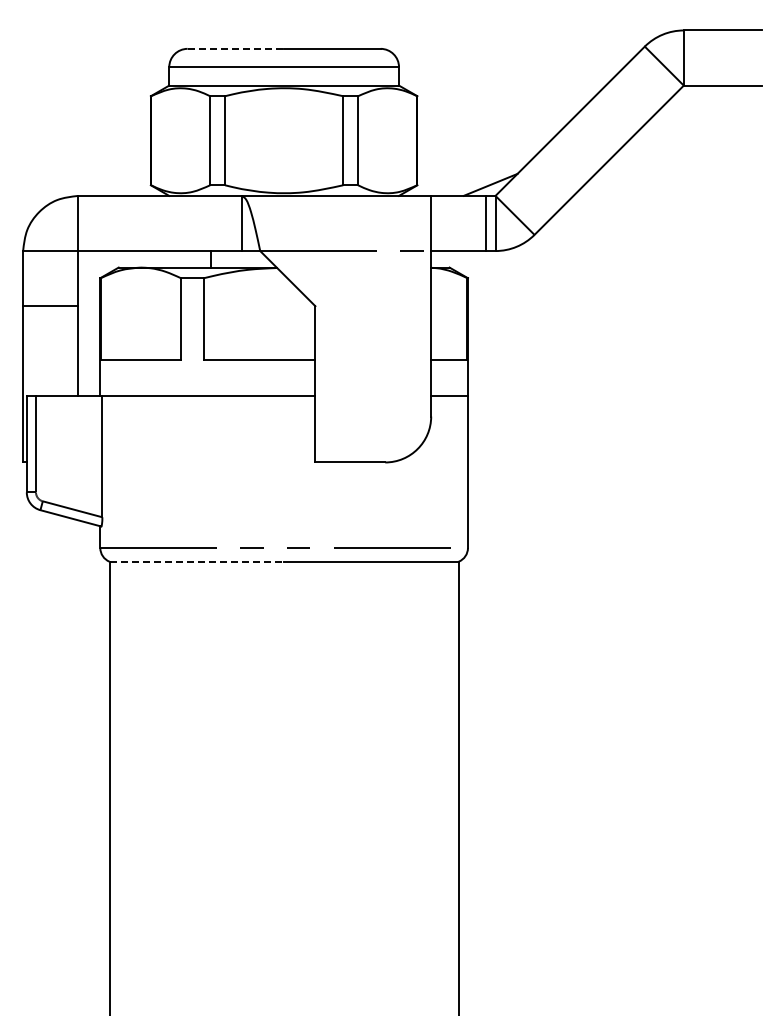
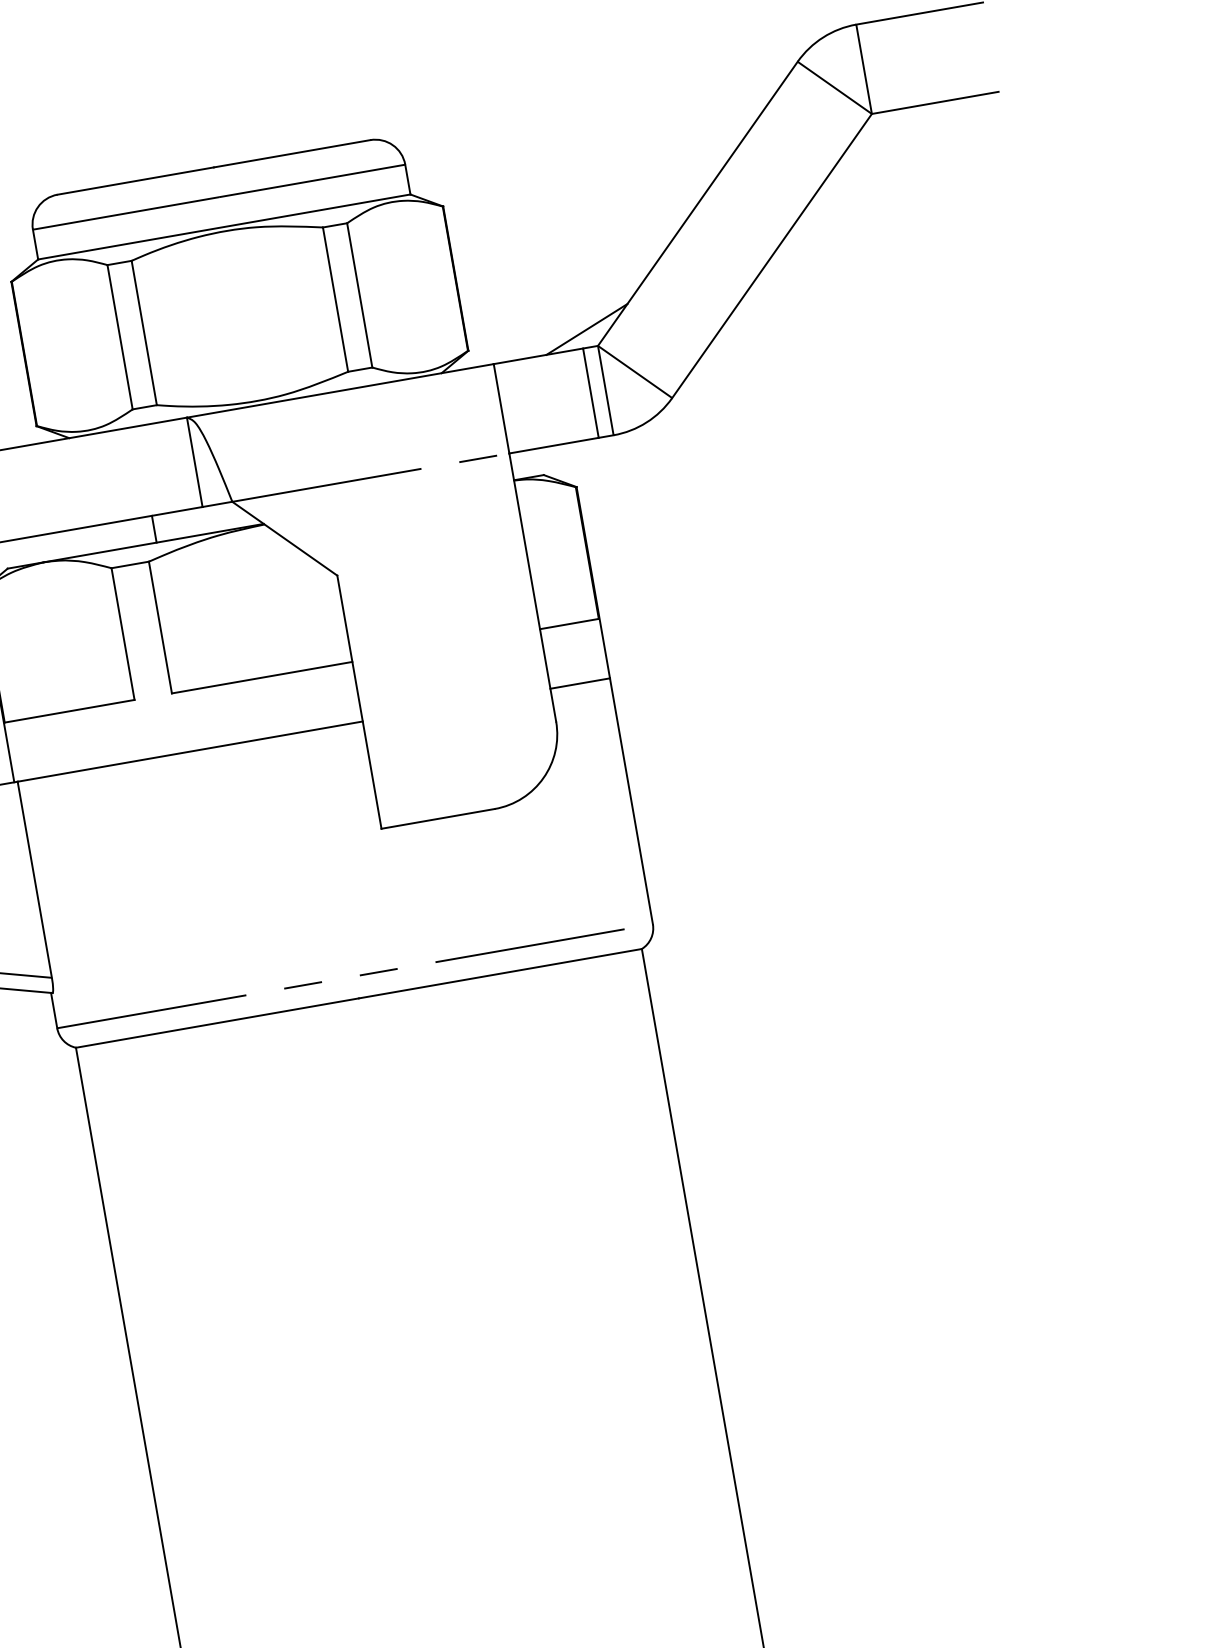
line: (236, 48) -> (136, 180), dashed -> solid
line: (197, 561) -> (218, 1022), dashed -> solid

